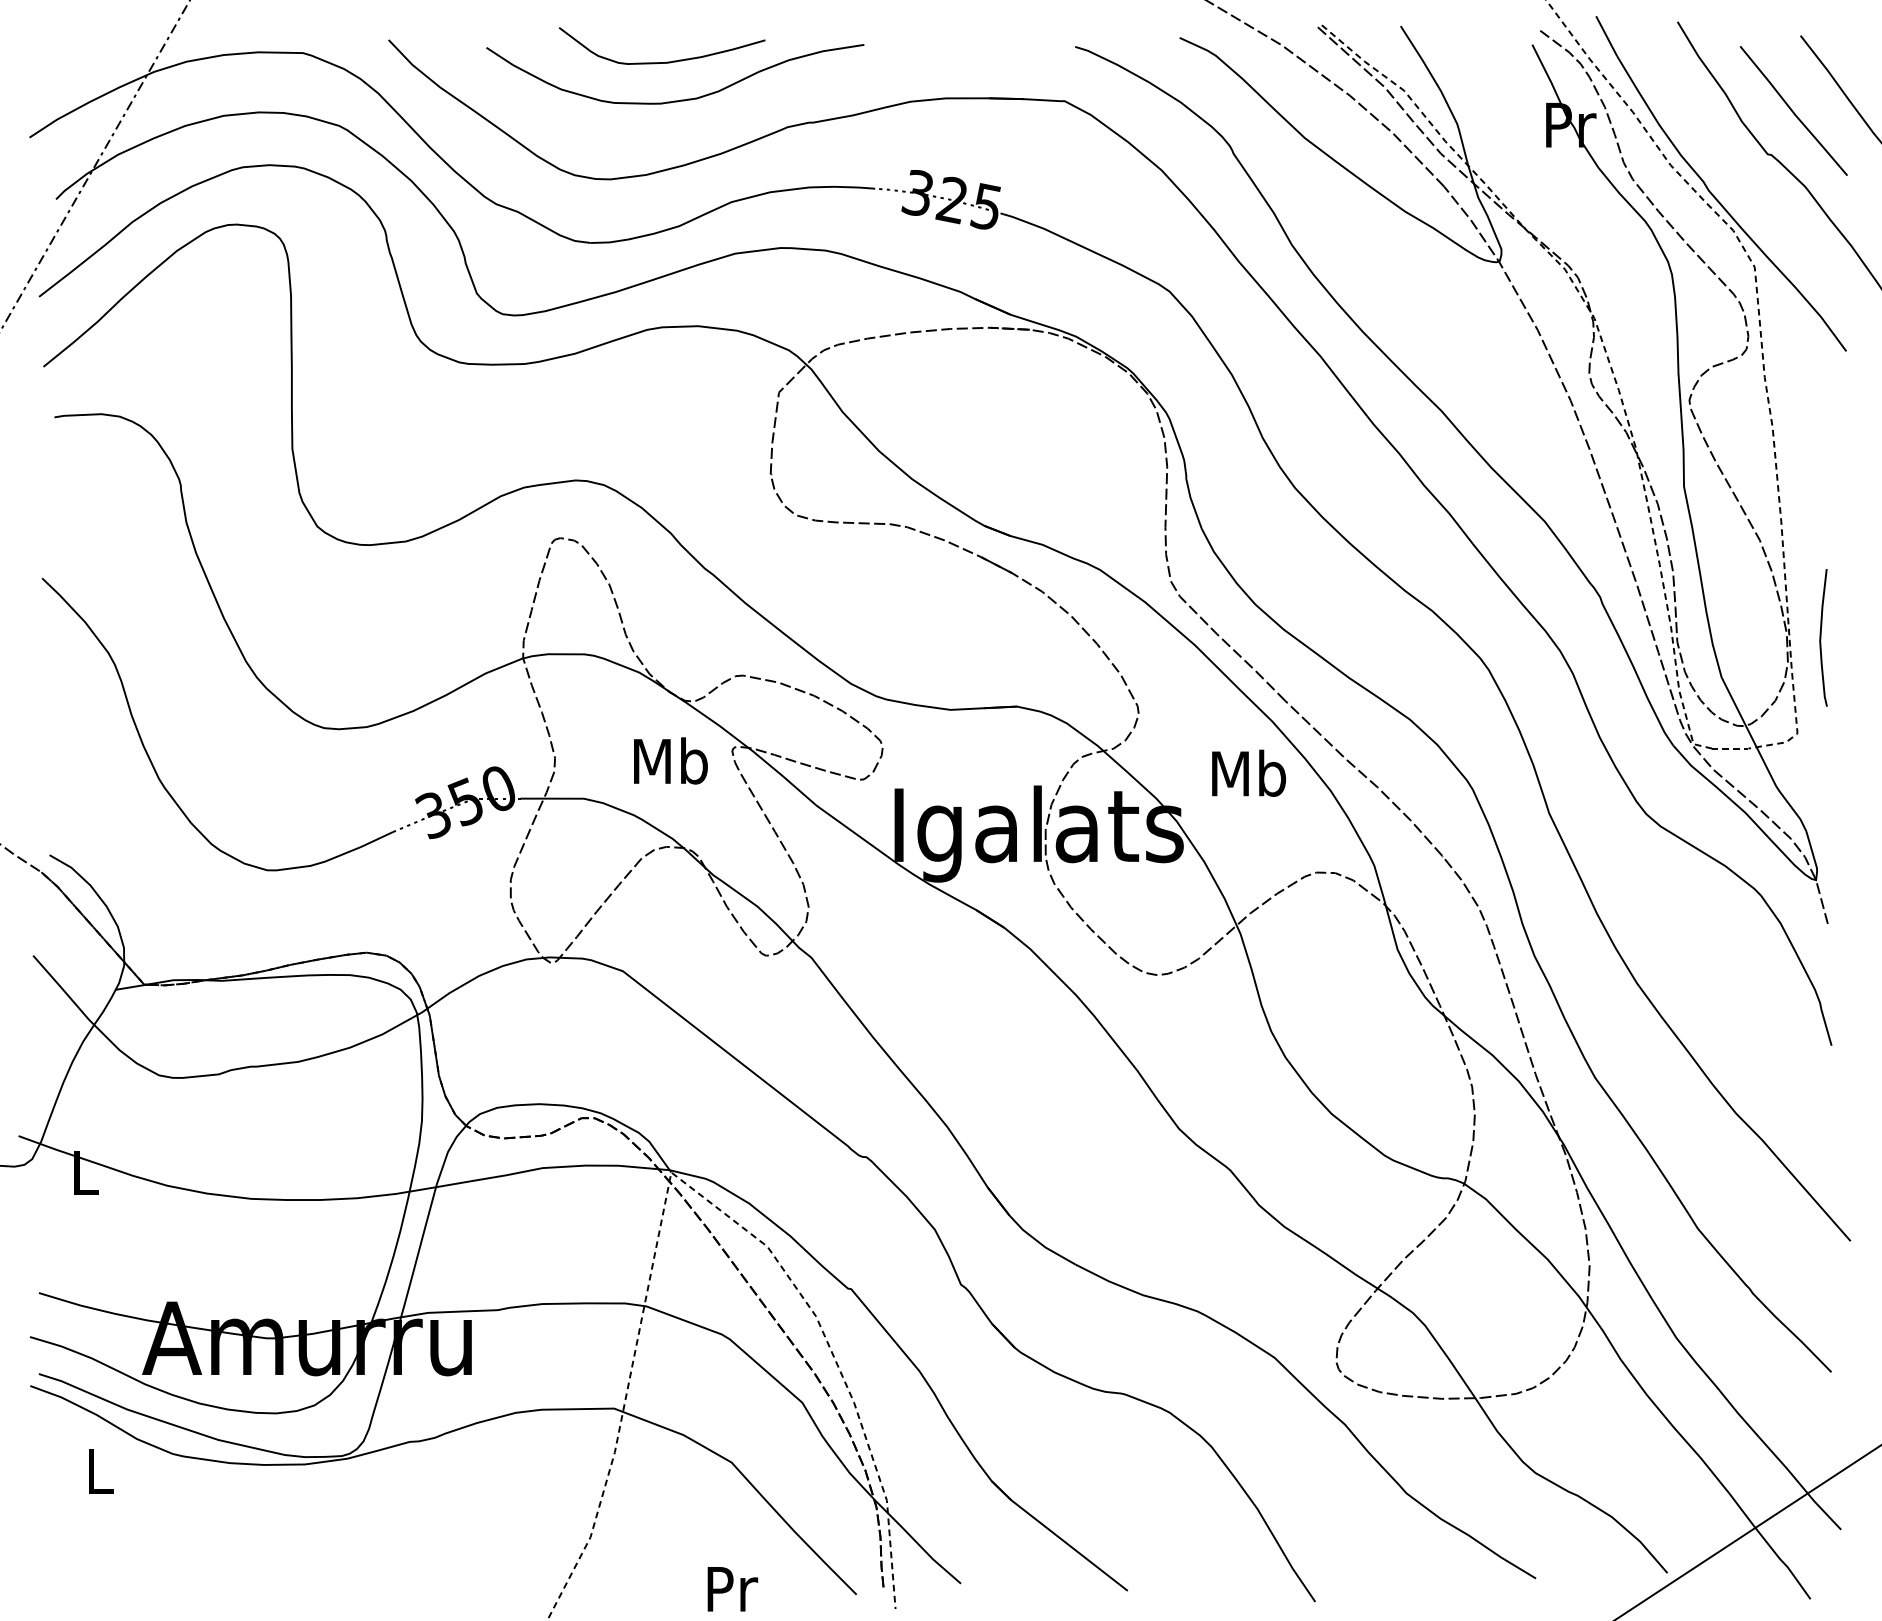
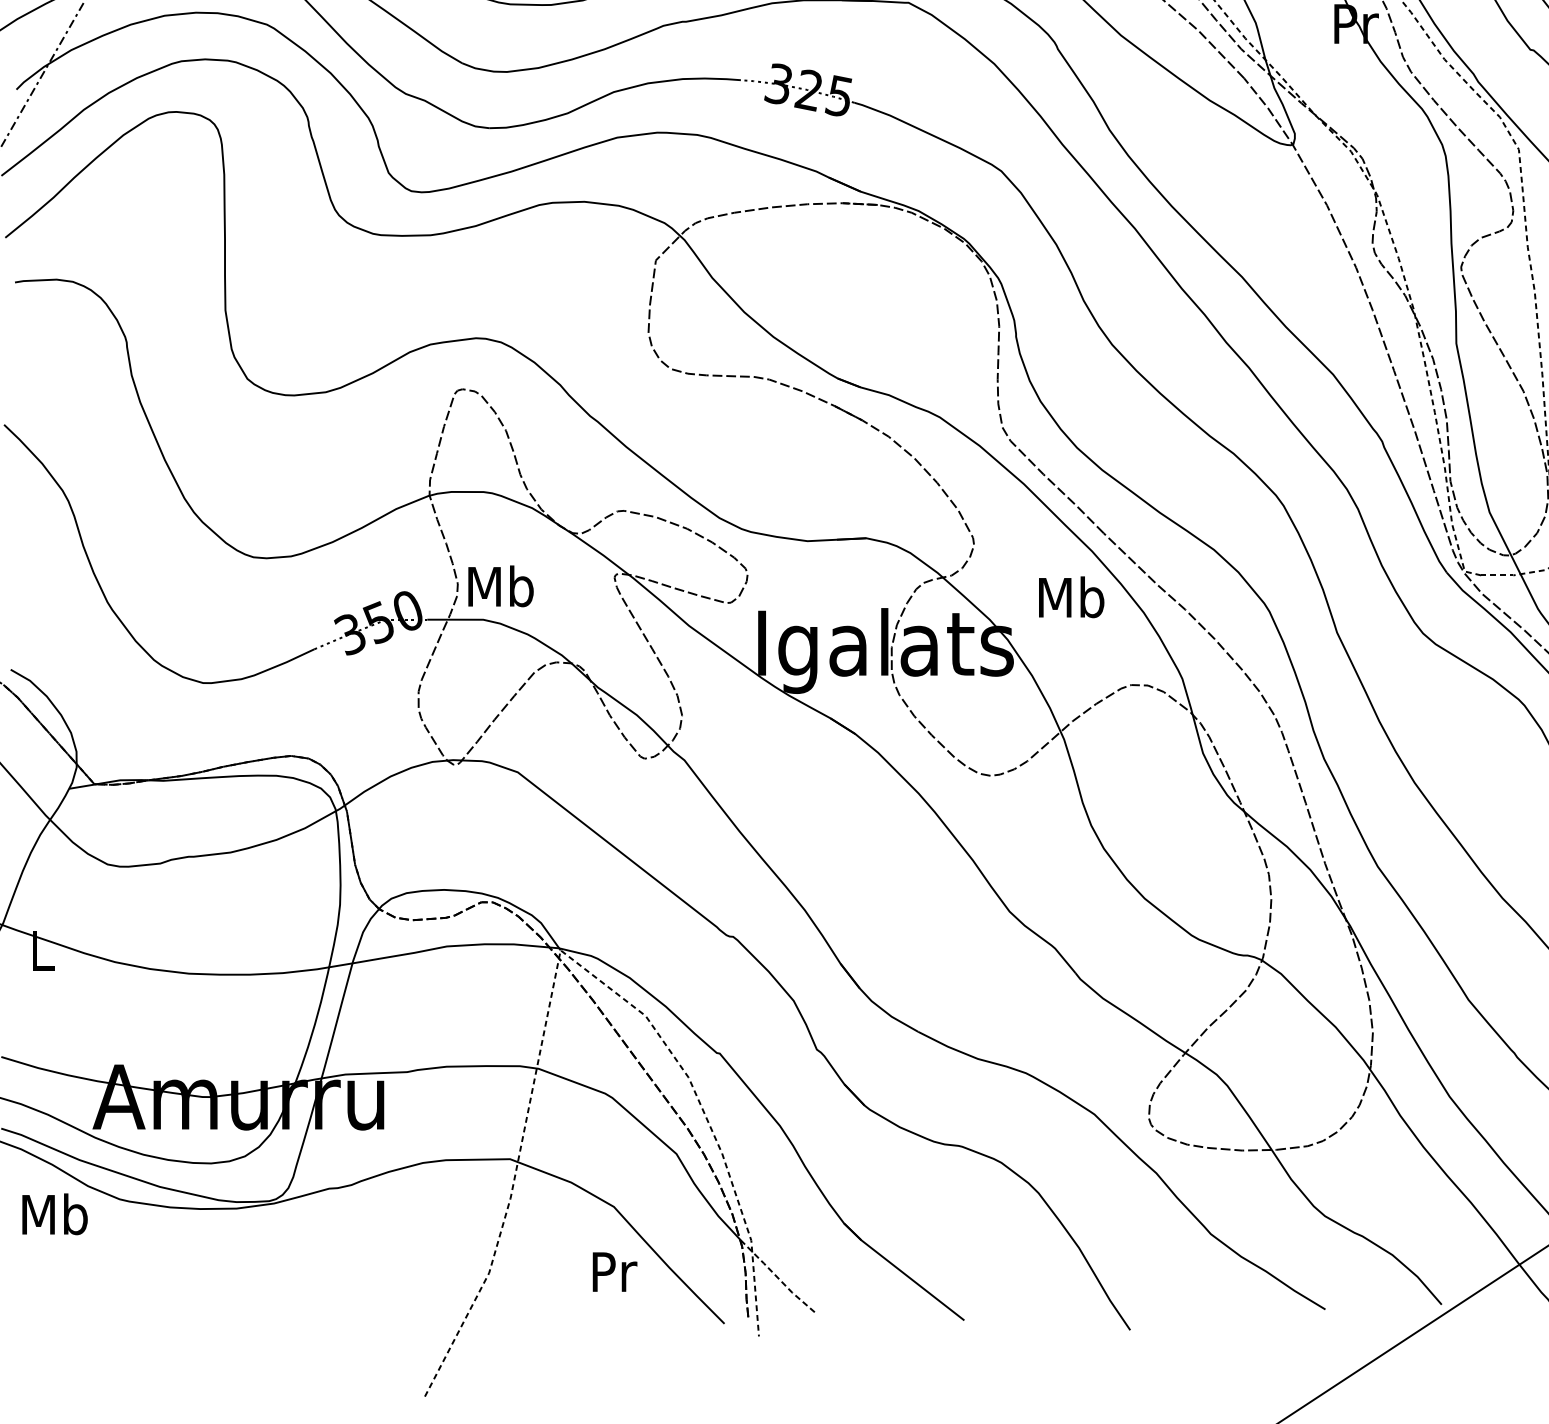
text: (670, 760) -> (500, 585), moved
text: (99, 1470) -> (54, 1213), L -> Mb
line: (917, 1542) -> (778, 1277), solid -> dashed
text: (732, 1589) -> (614, 1272), moved

